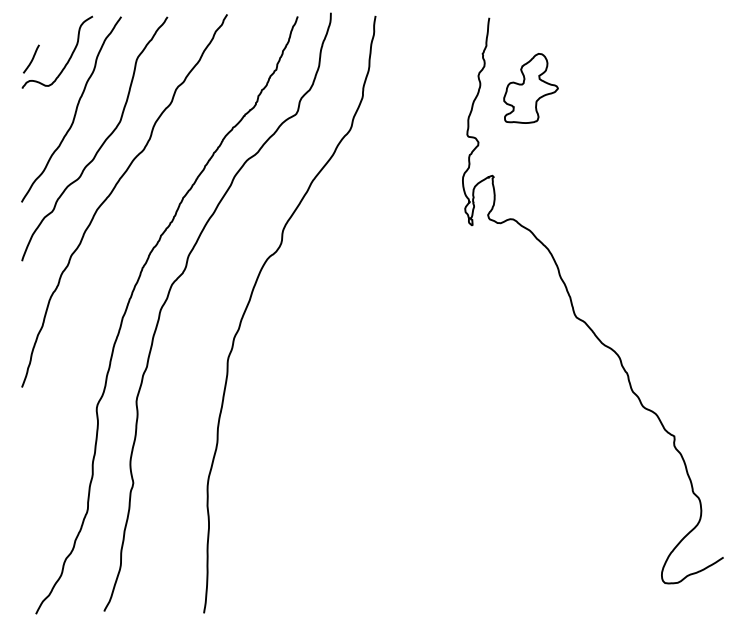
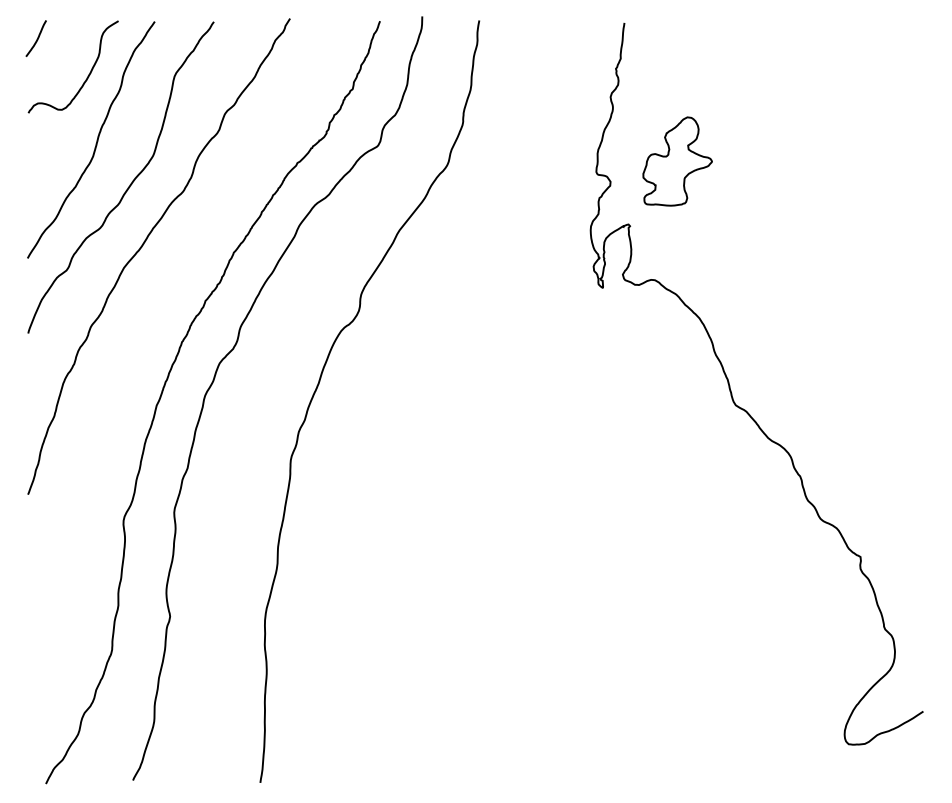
curve: (32, 58) -> (37, 37), moved
part: (530, 88) -> (676, 161), moved

